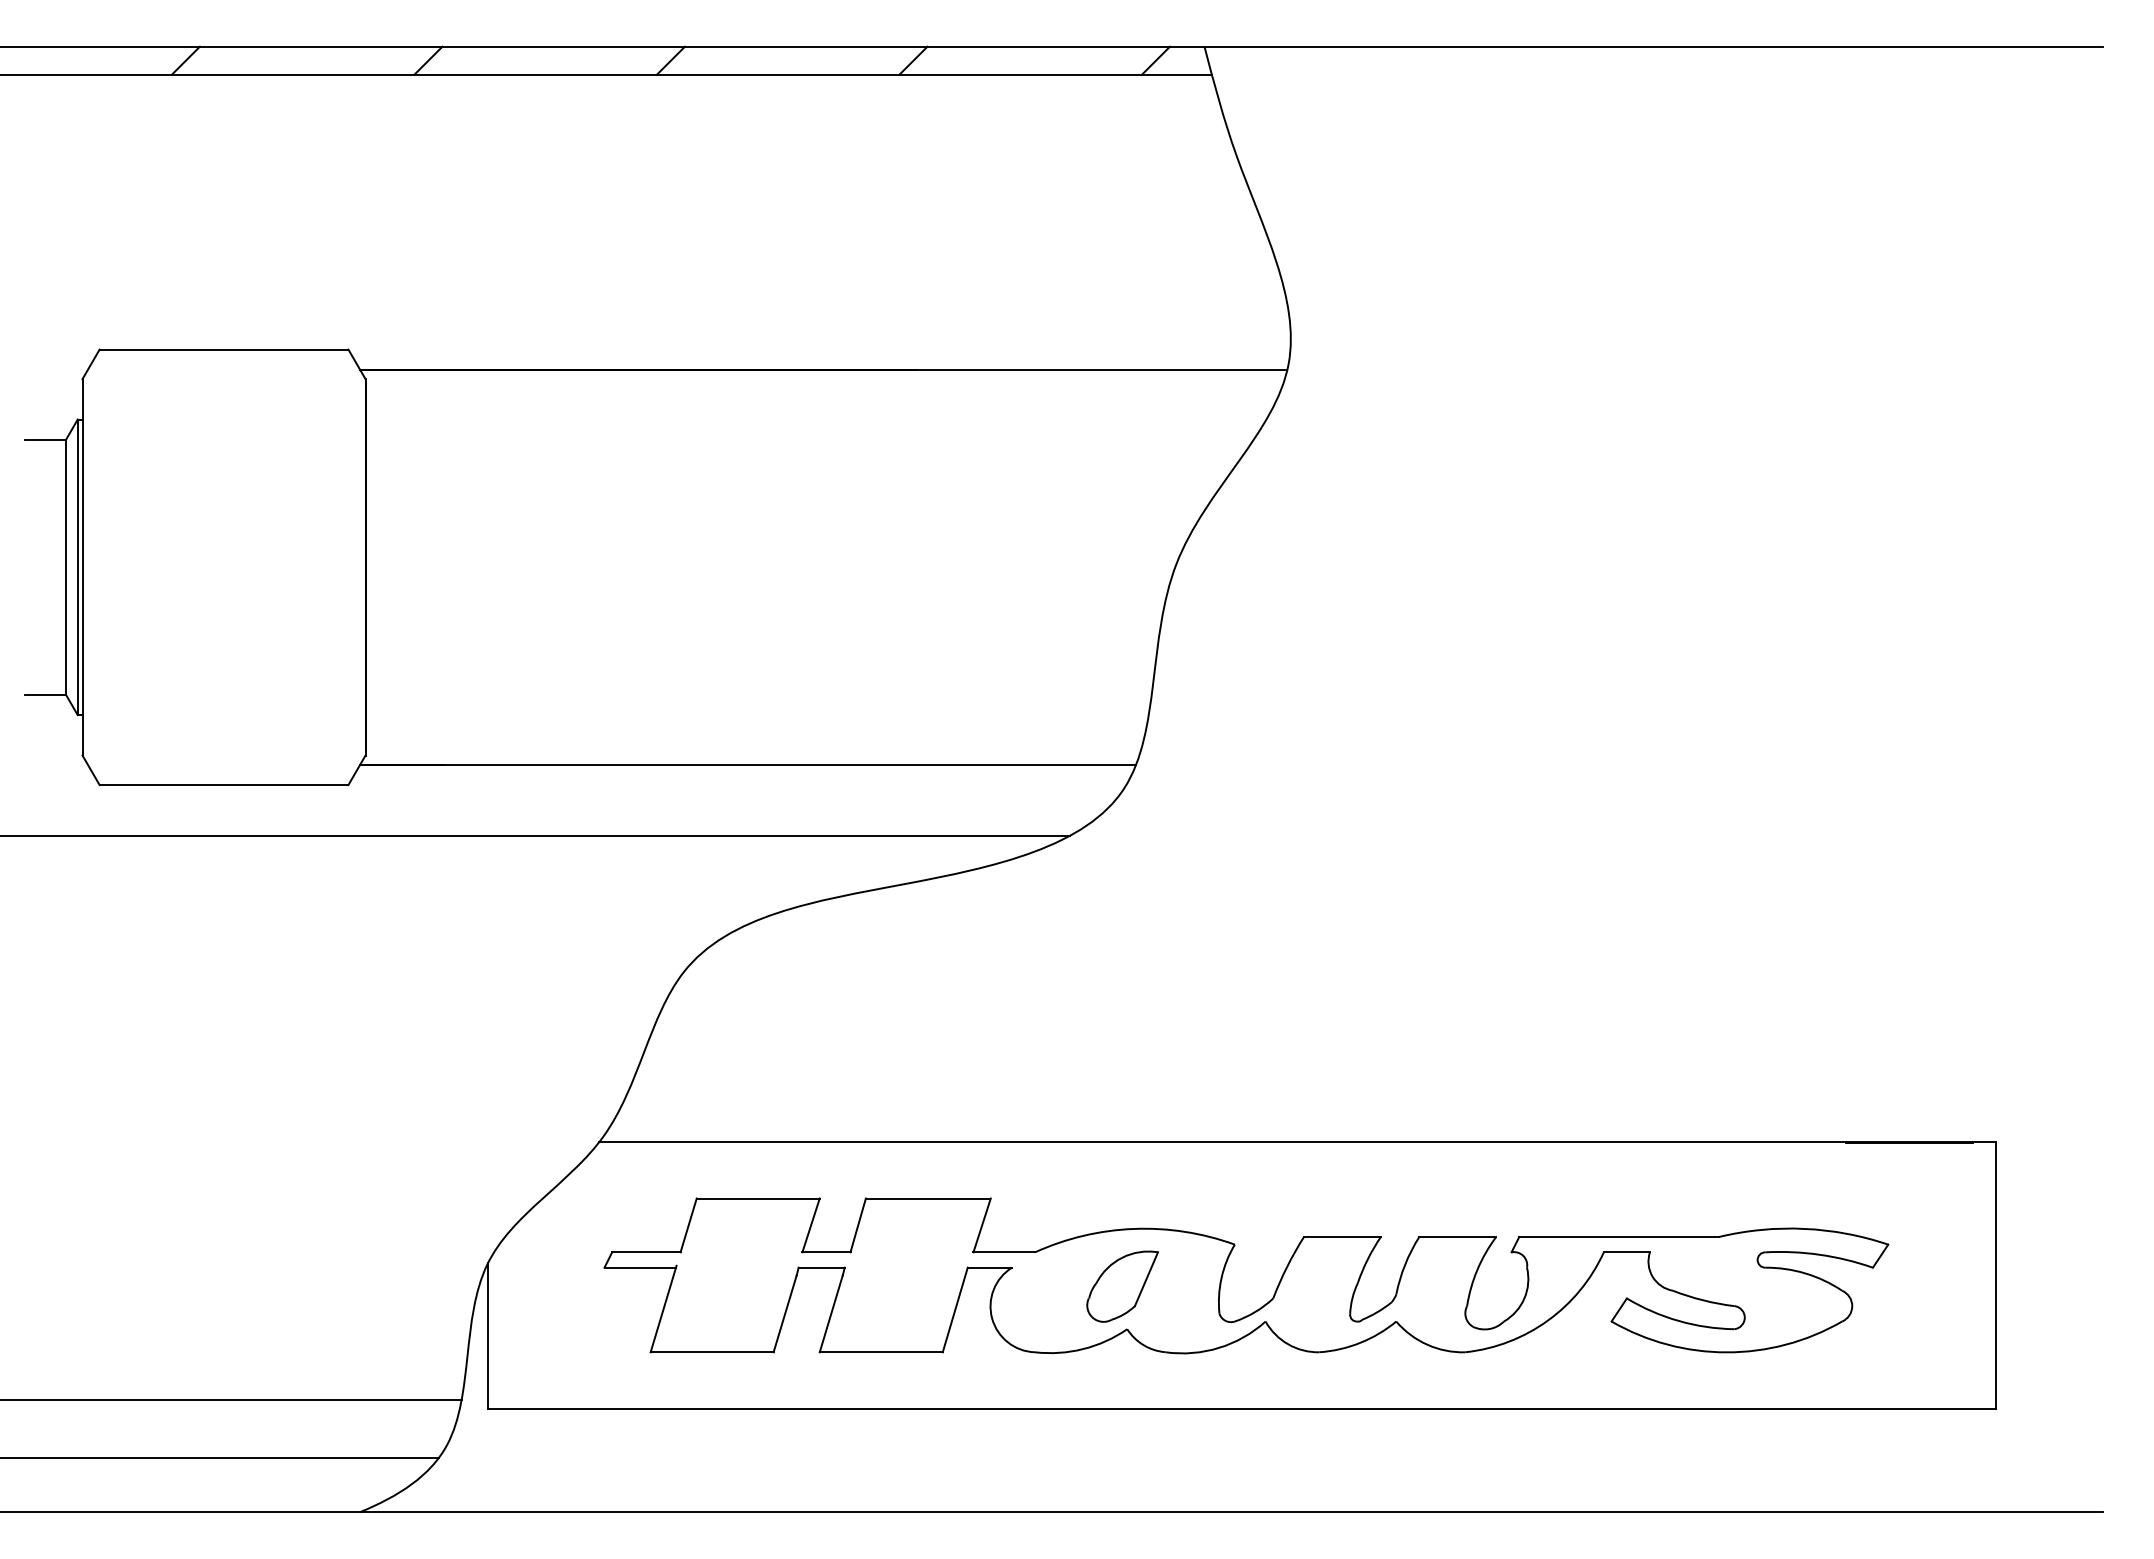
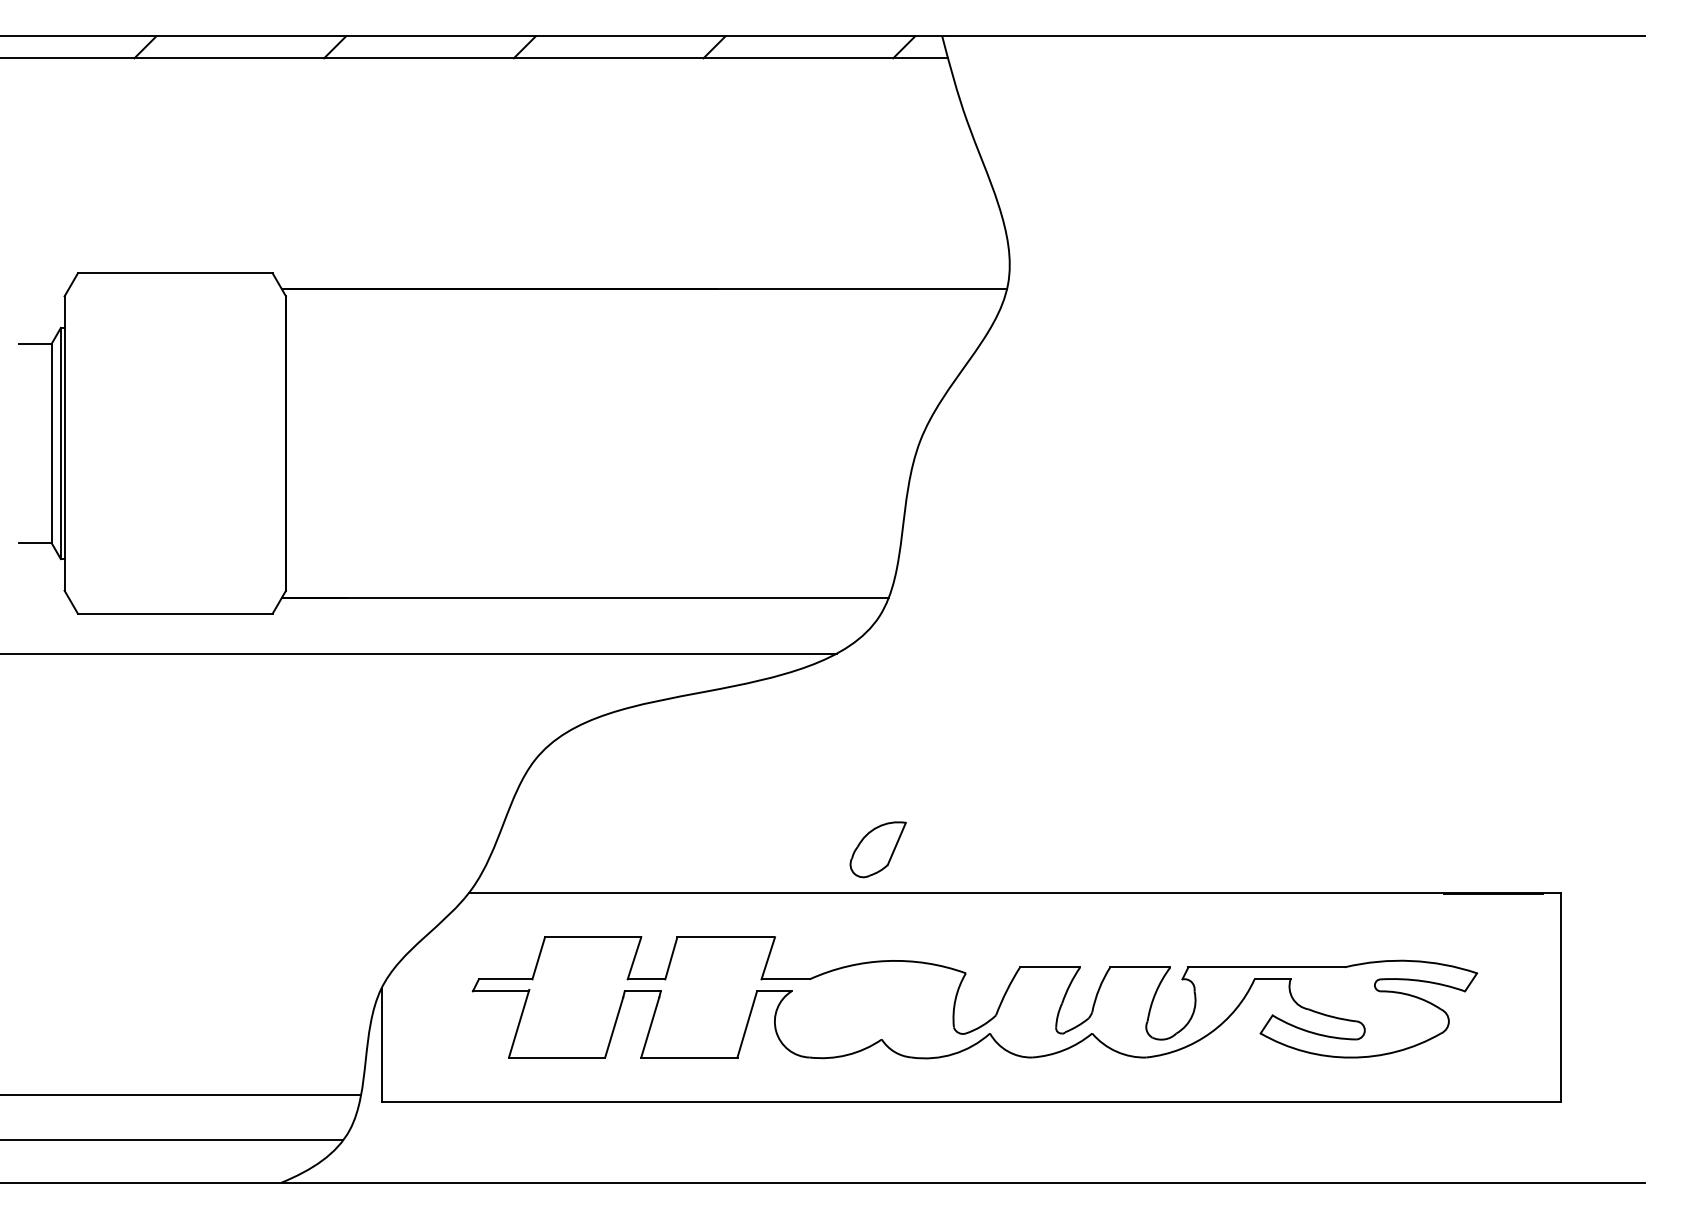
part: (1122, 1286) -> (878, 849), moved

